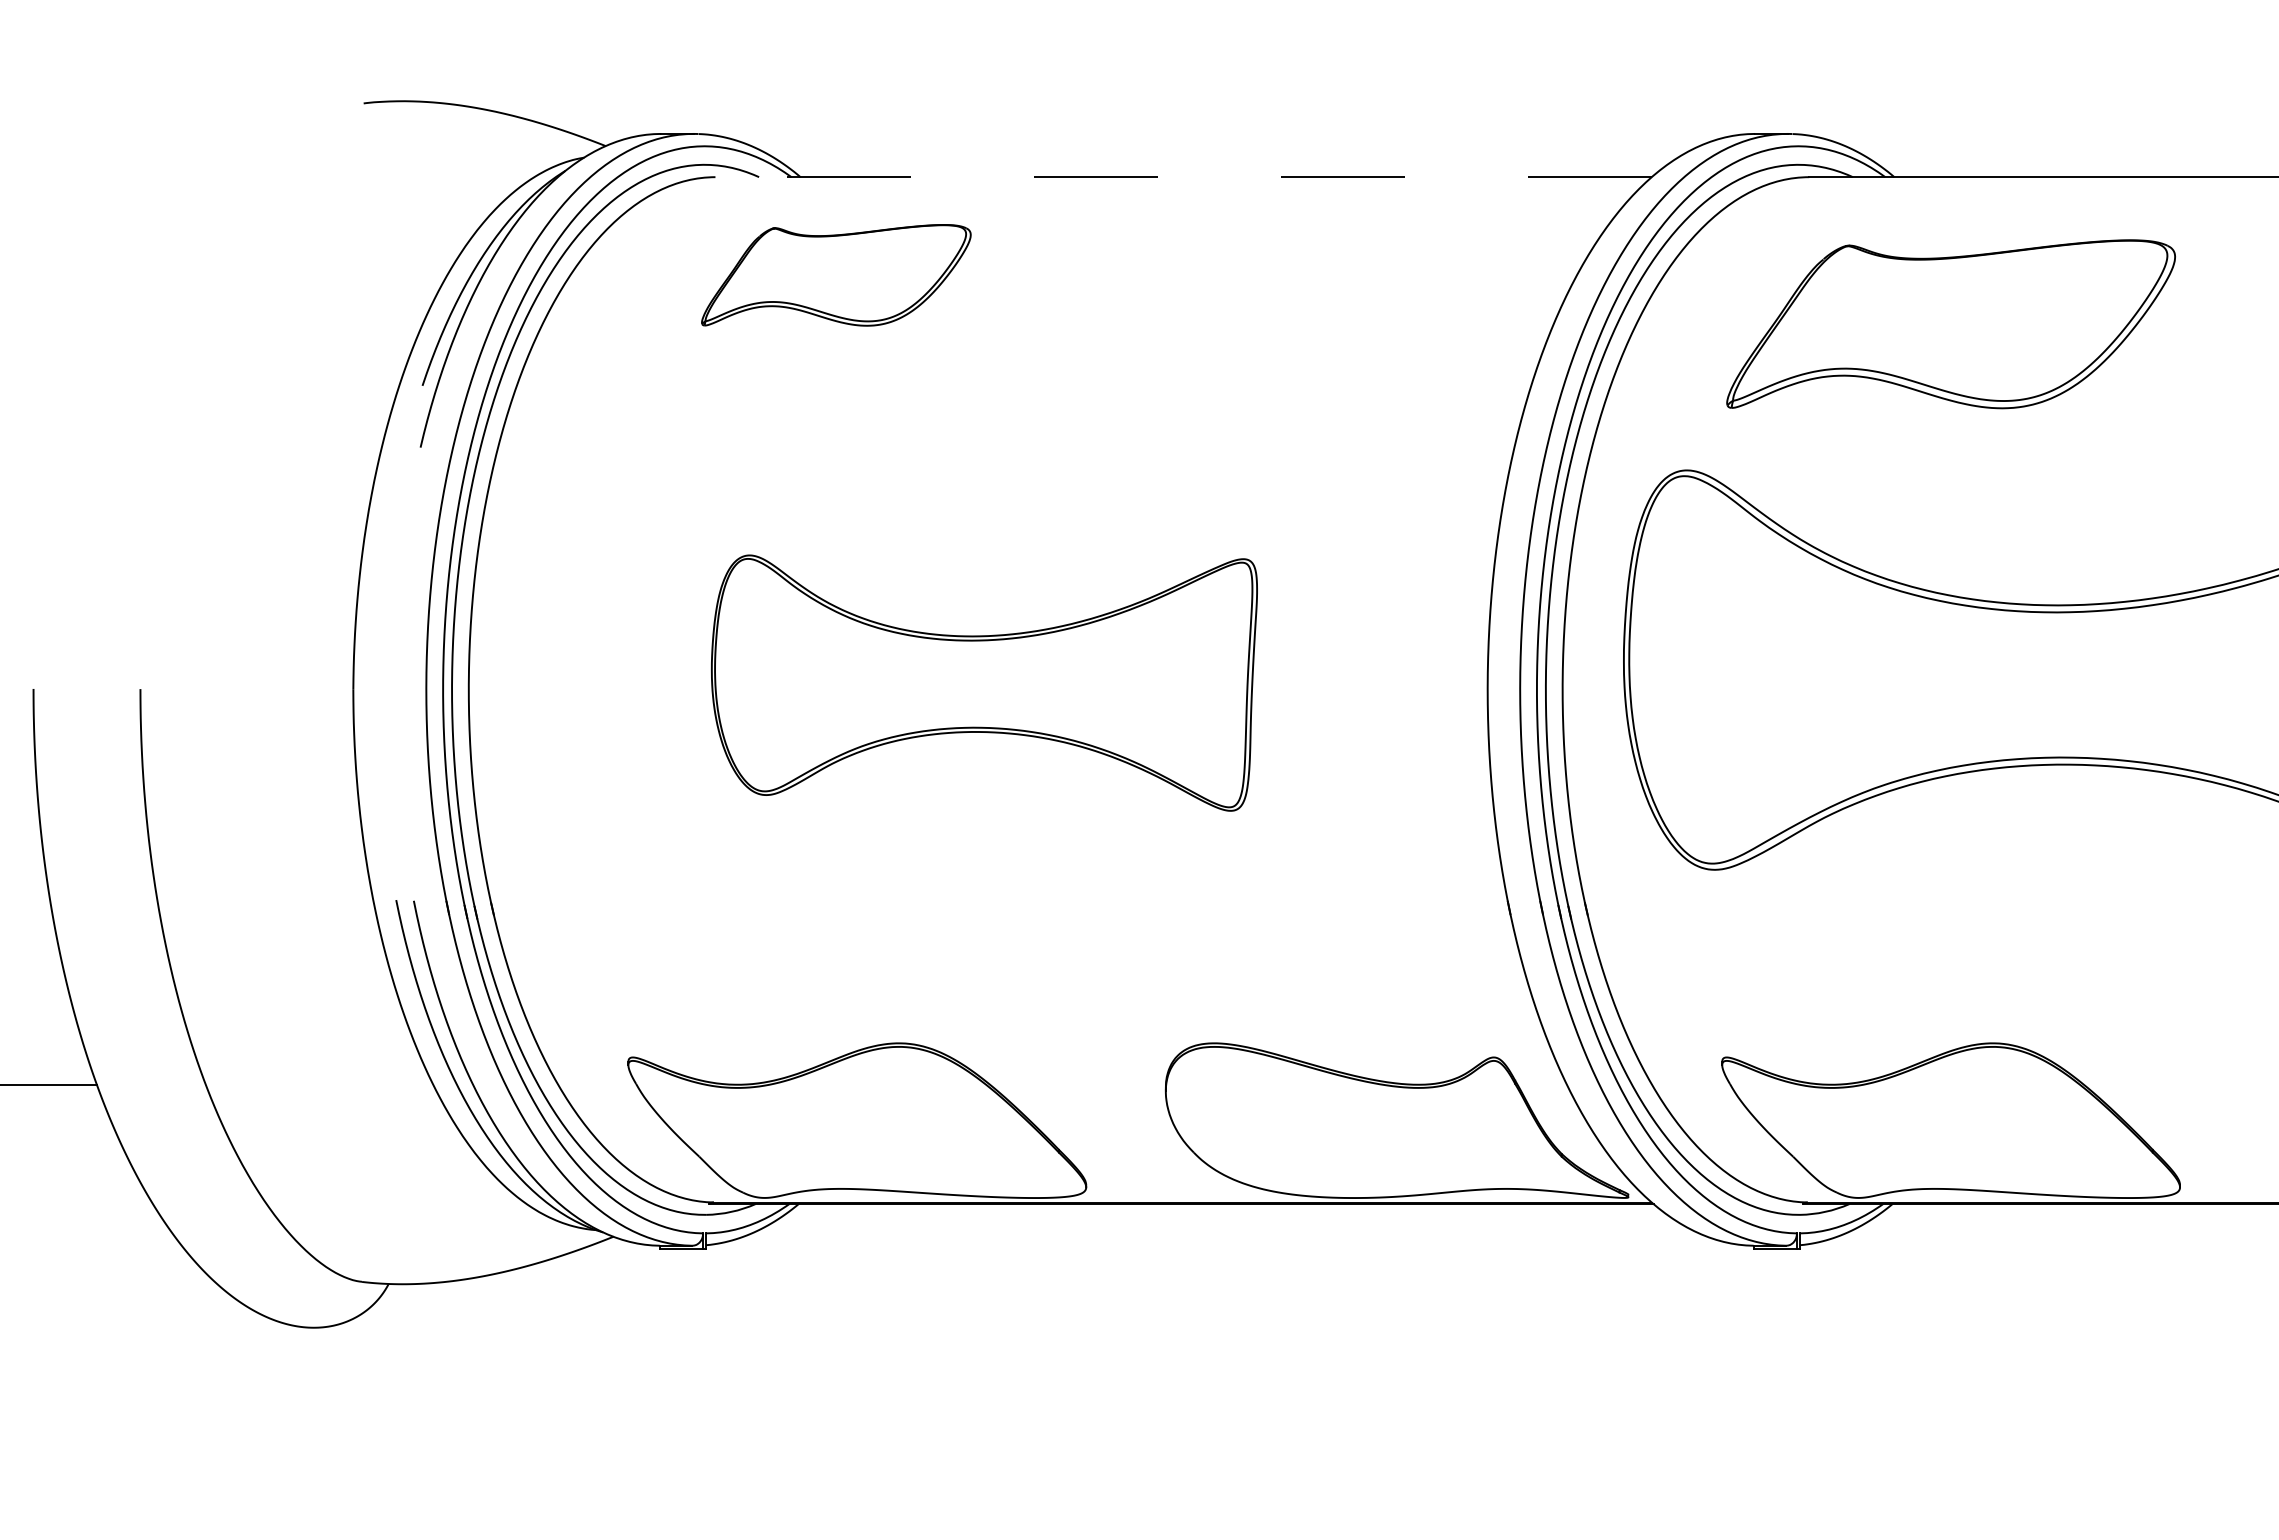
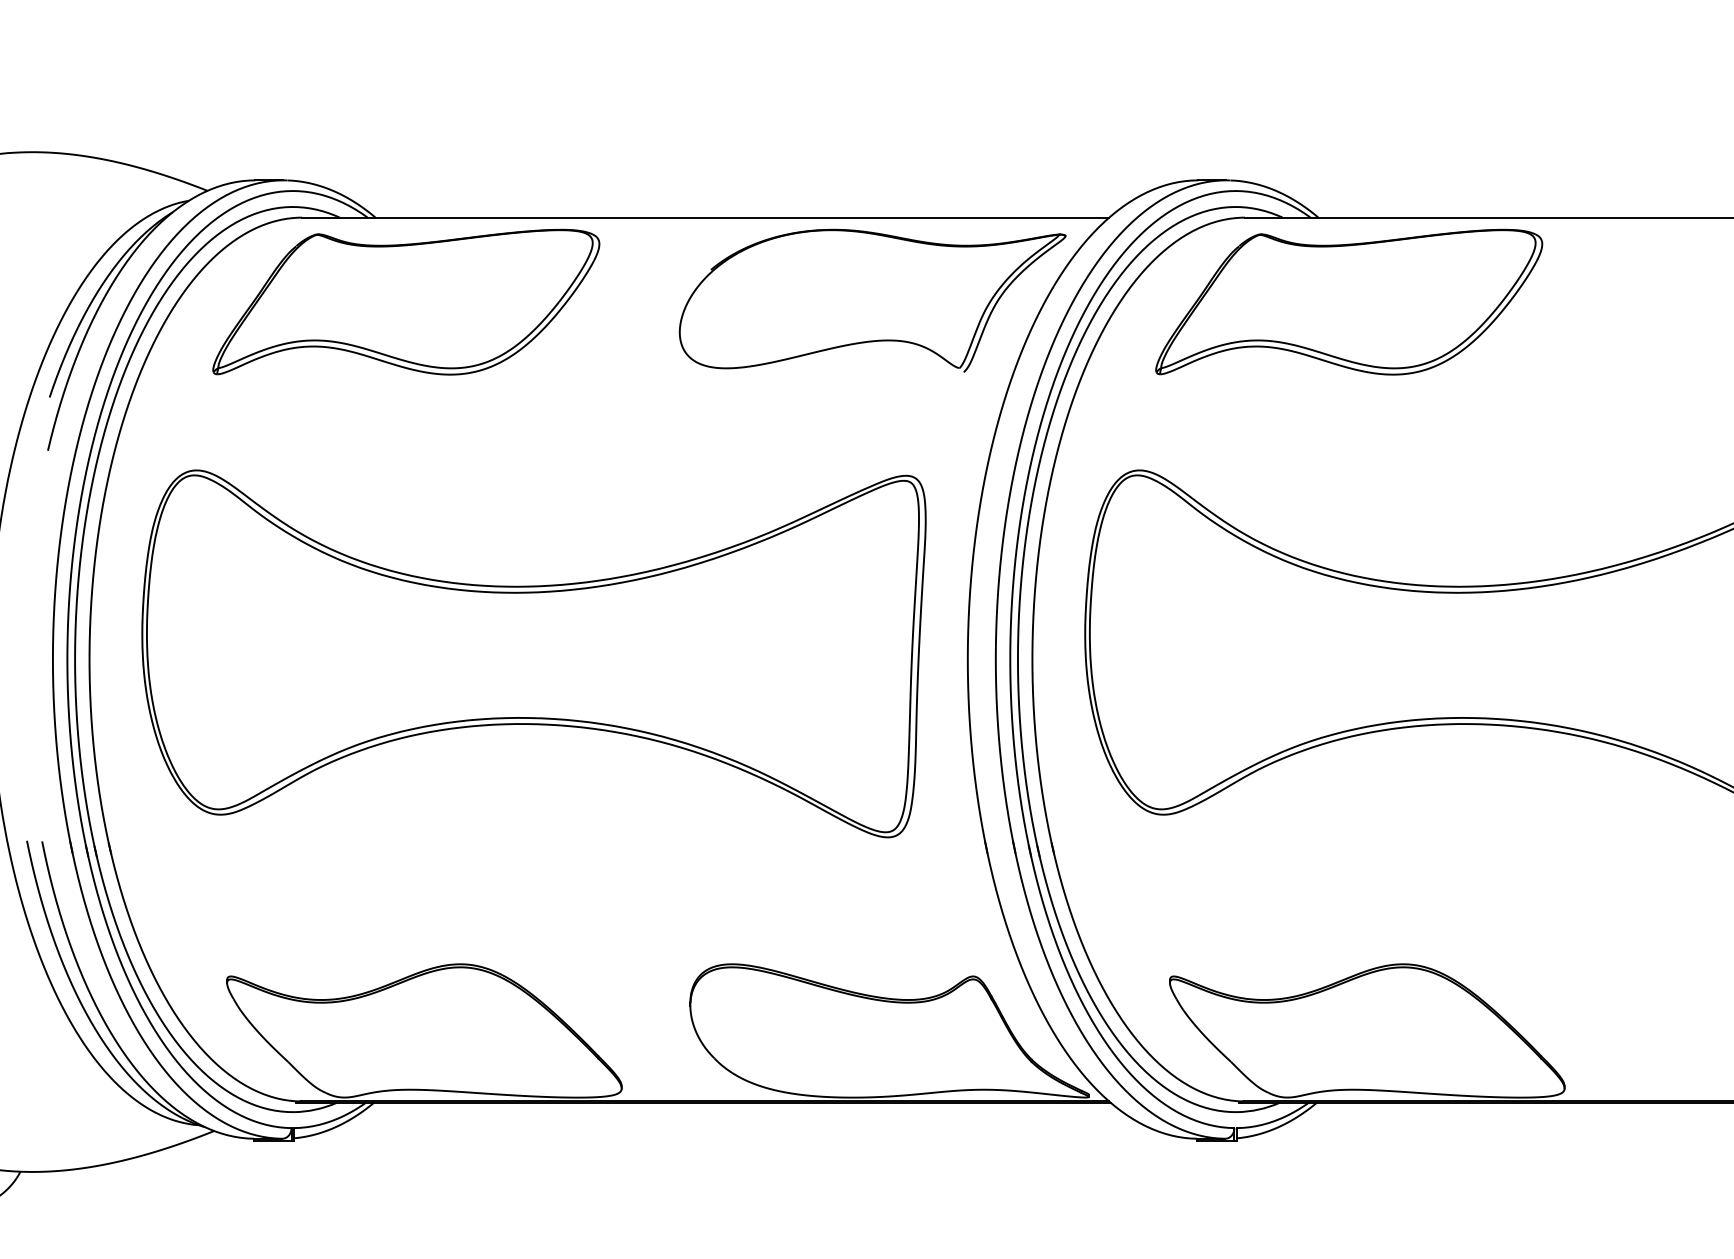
line: (1183, 177) -> (705, 217), dashed -> solid
part: (1376, 273) -> (871, 300), added
part: (836, 275) -> (406, 302), size x1.67
part: (1950, 324) -> (1348, 302), moved
part: (984, 682) -> (534, 653), size x1.67

